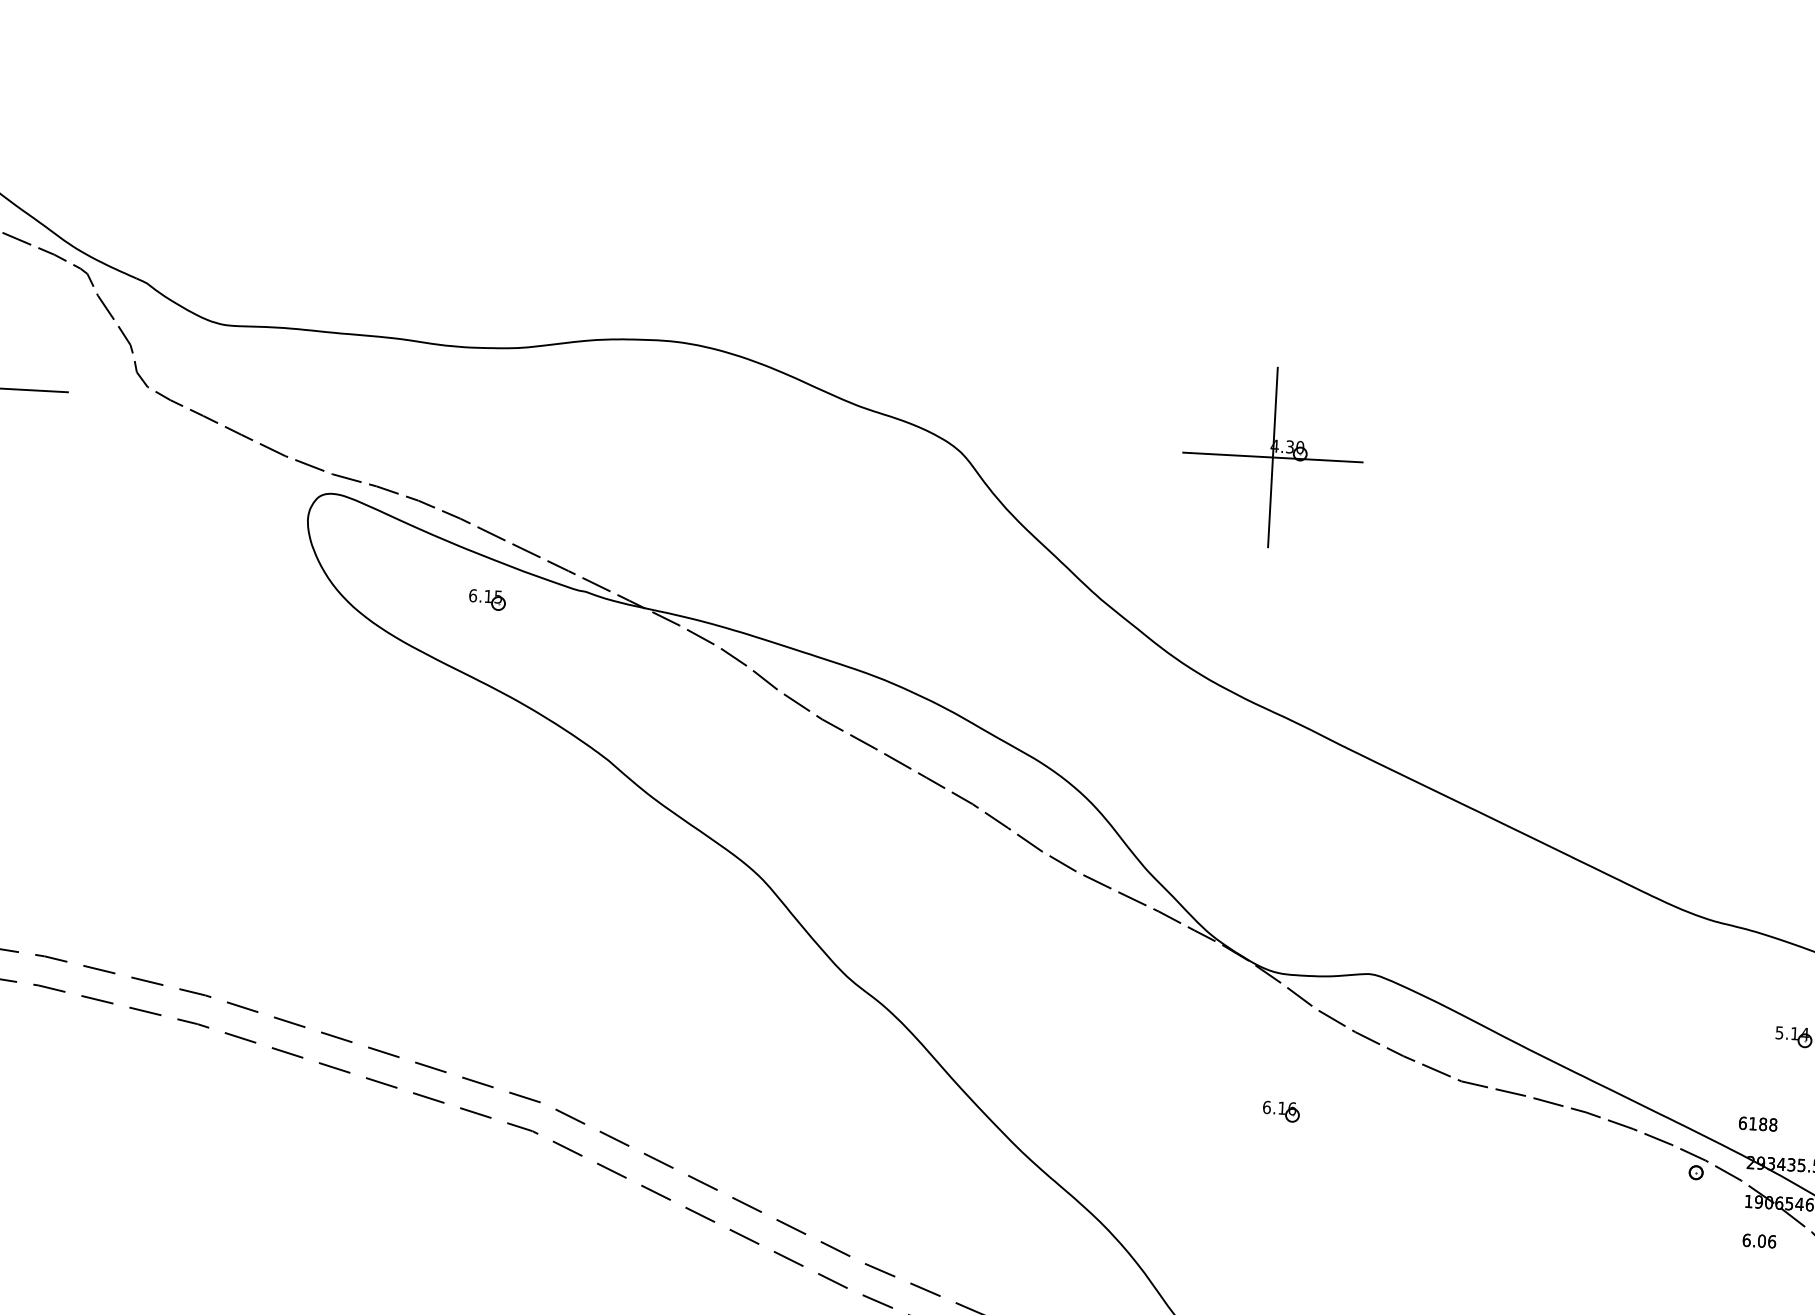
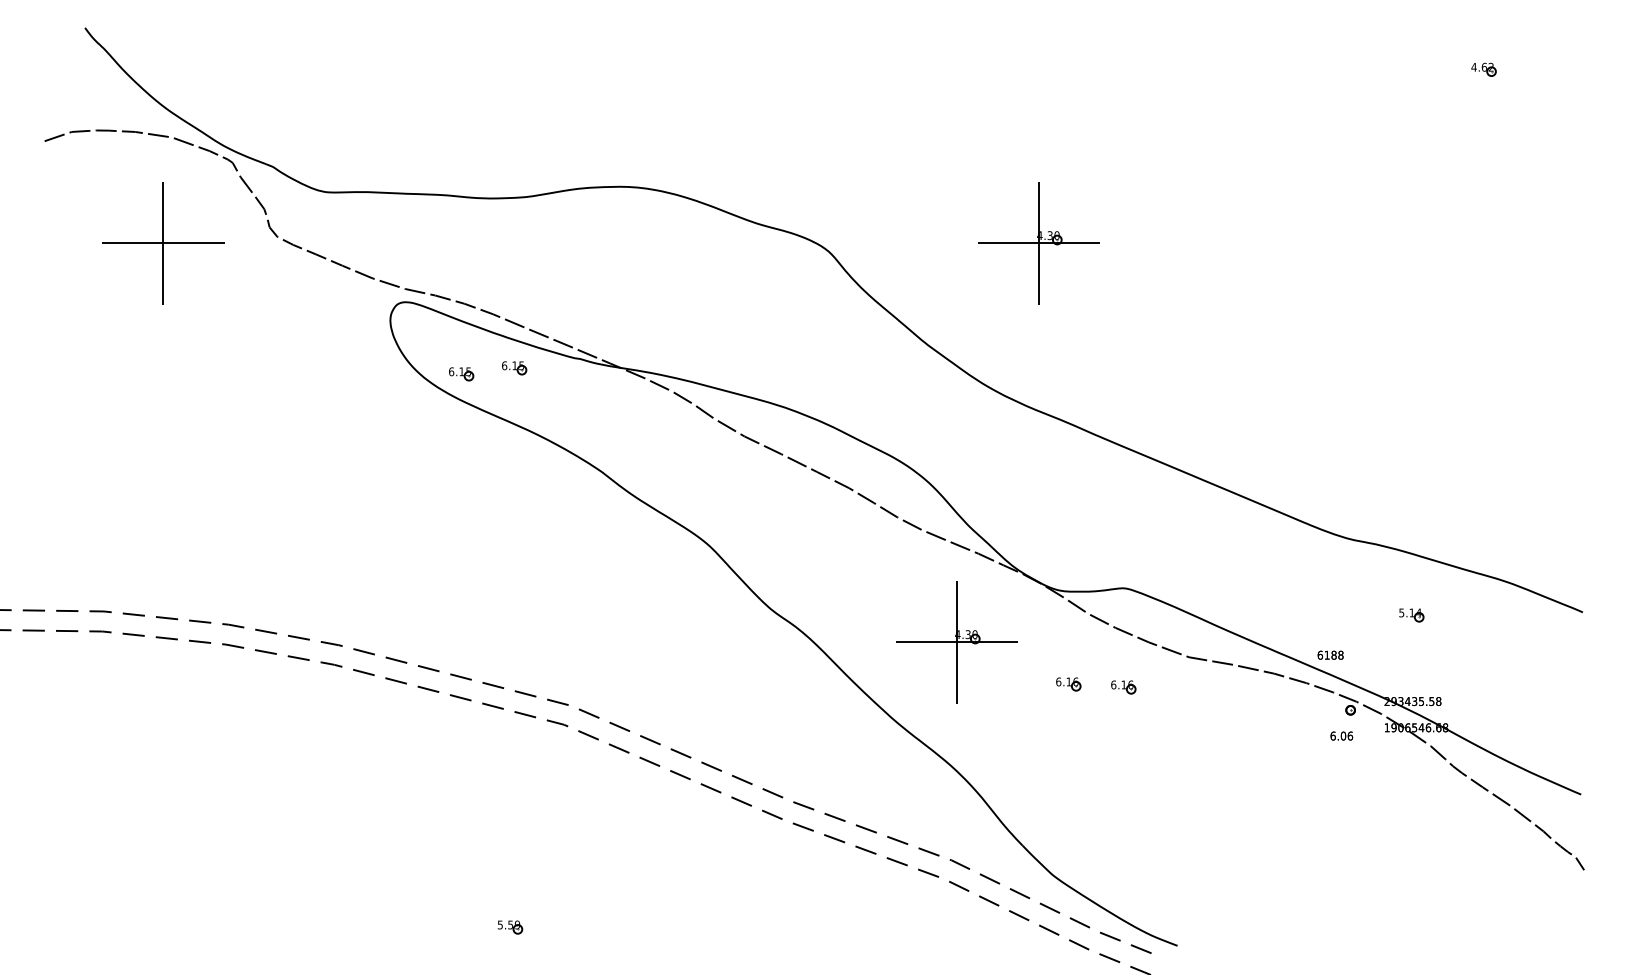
part: (408, 605) -> (461, 374), added
part: (1118, 1040) -> (956, 642), added
part: (1362, 1120) -> (1123, 687), added
text: (1757, 1122) -> (1330, 654), moved
text: (1759, 1240) -> (1341, 735), moved

